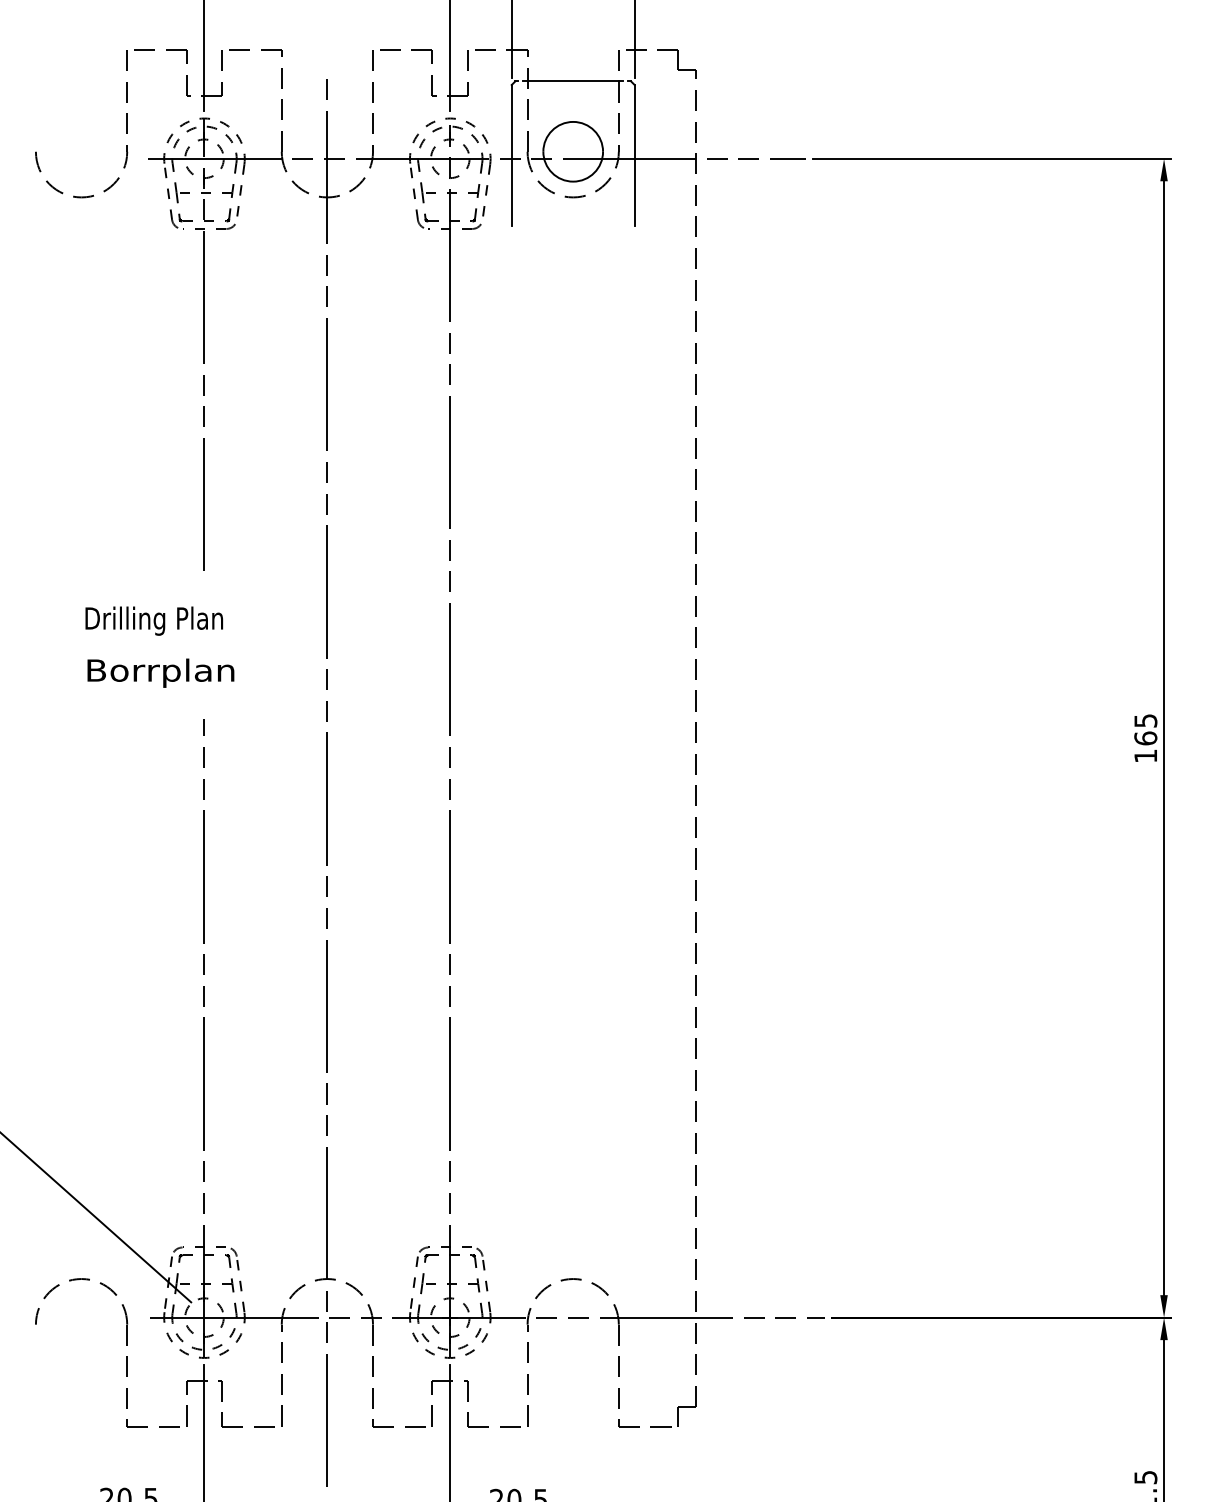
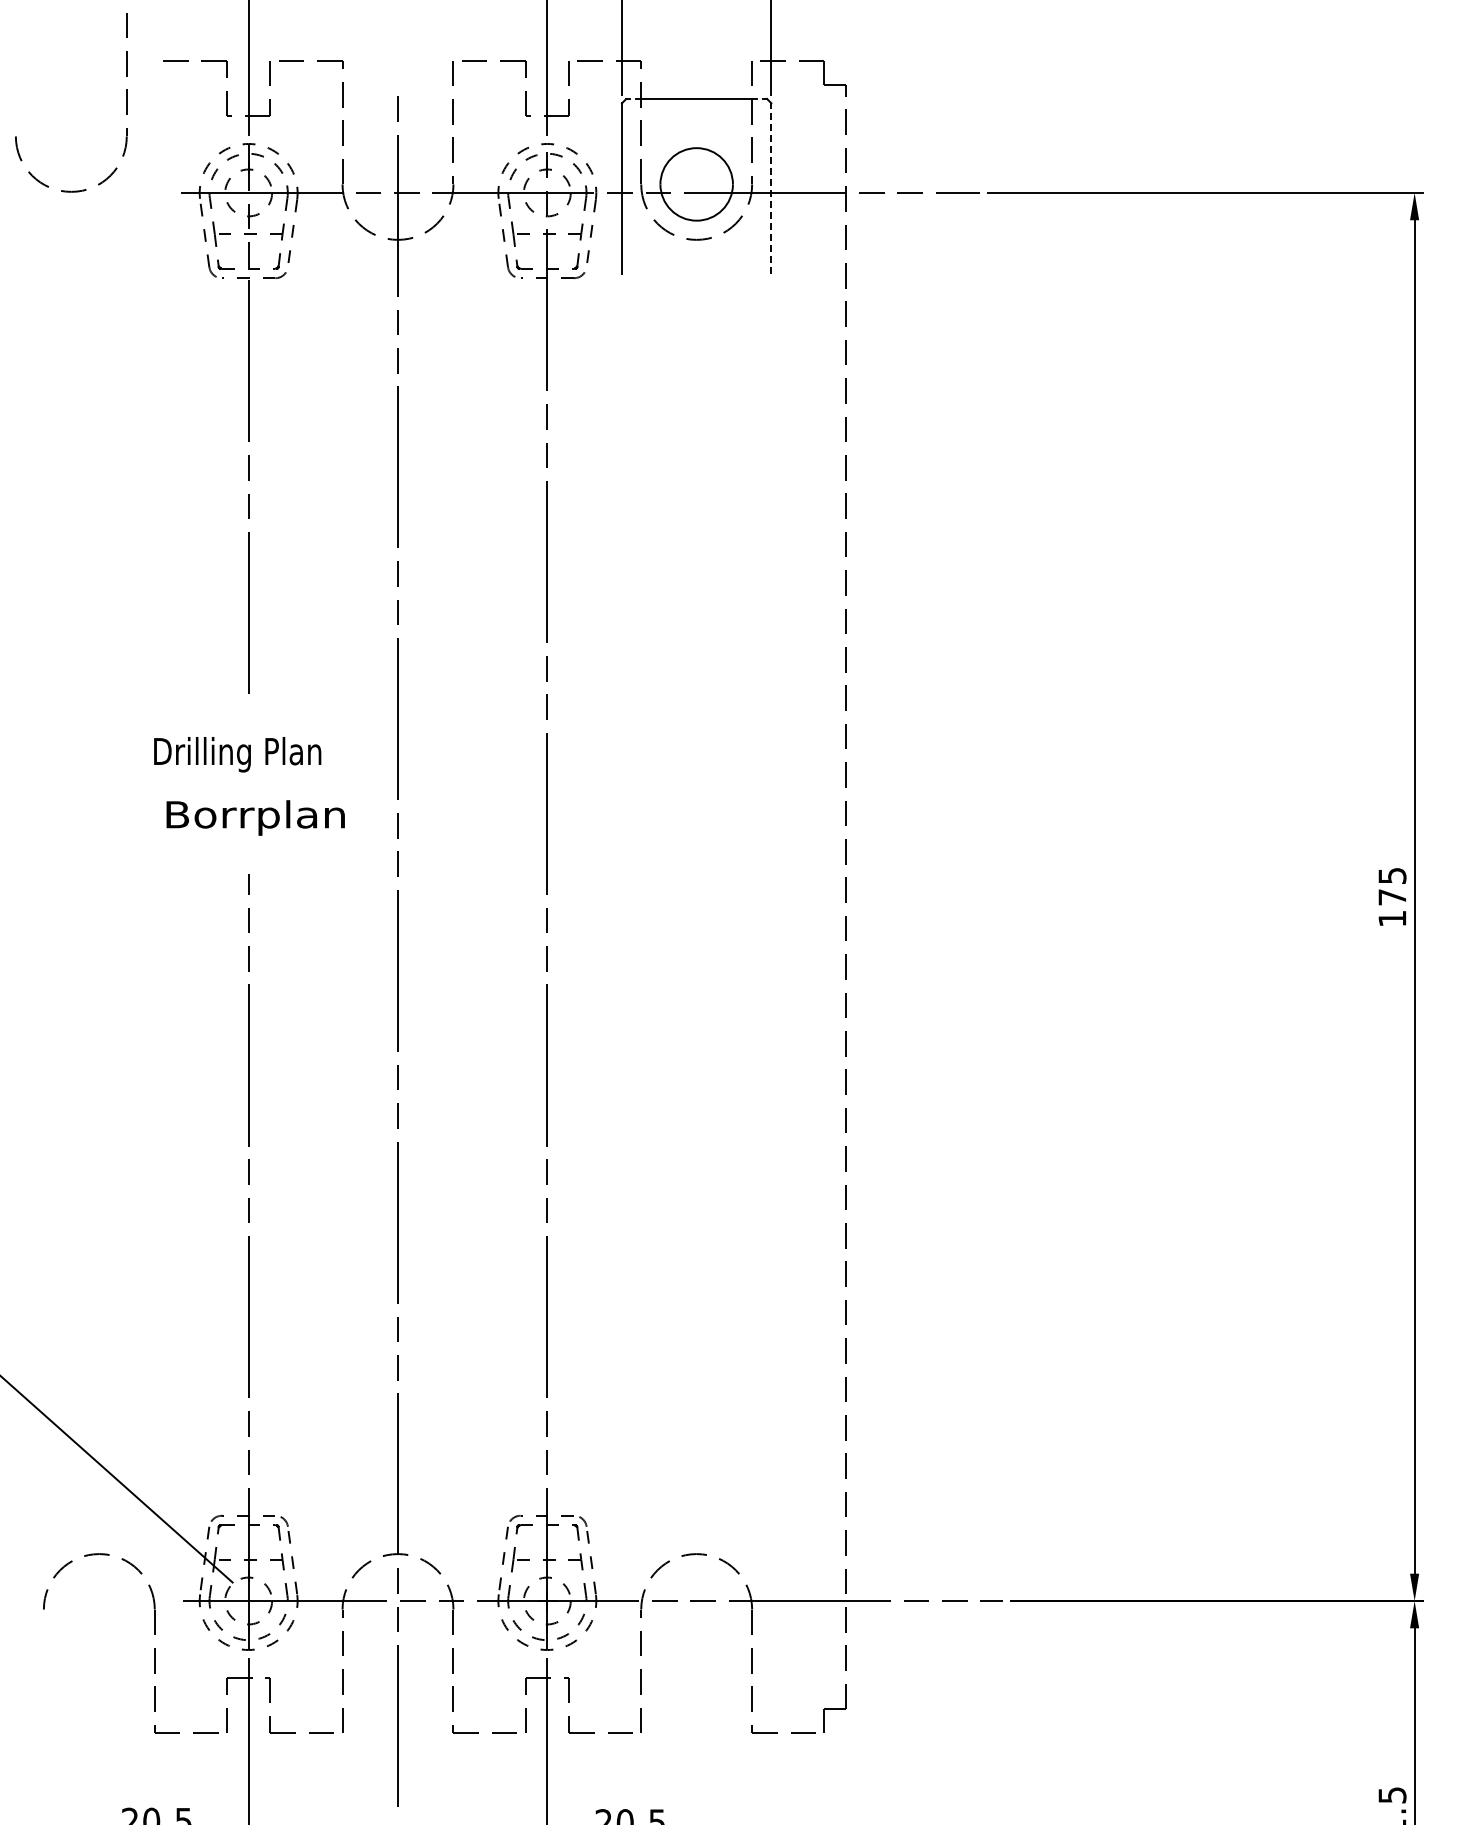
part: (126, 123) -> (126, 102), moved
line: (634, 155) -> (771, 188), solid -> dashed
text: (154, 620) -> (237, 754), moved
text: (160, 672) -> (255, 817), moved
text: (1145, 737) -> (1392, 896), 165 -> 175

